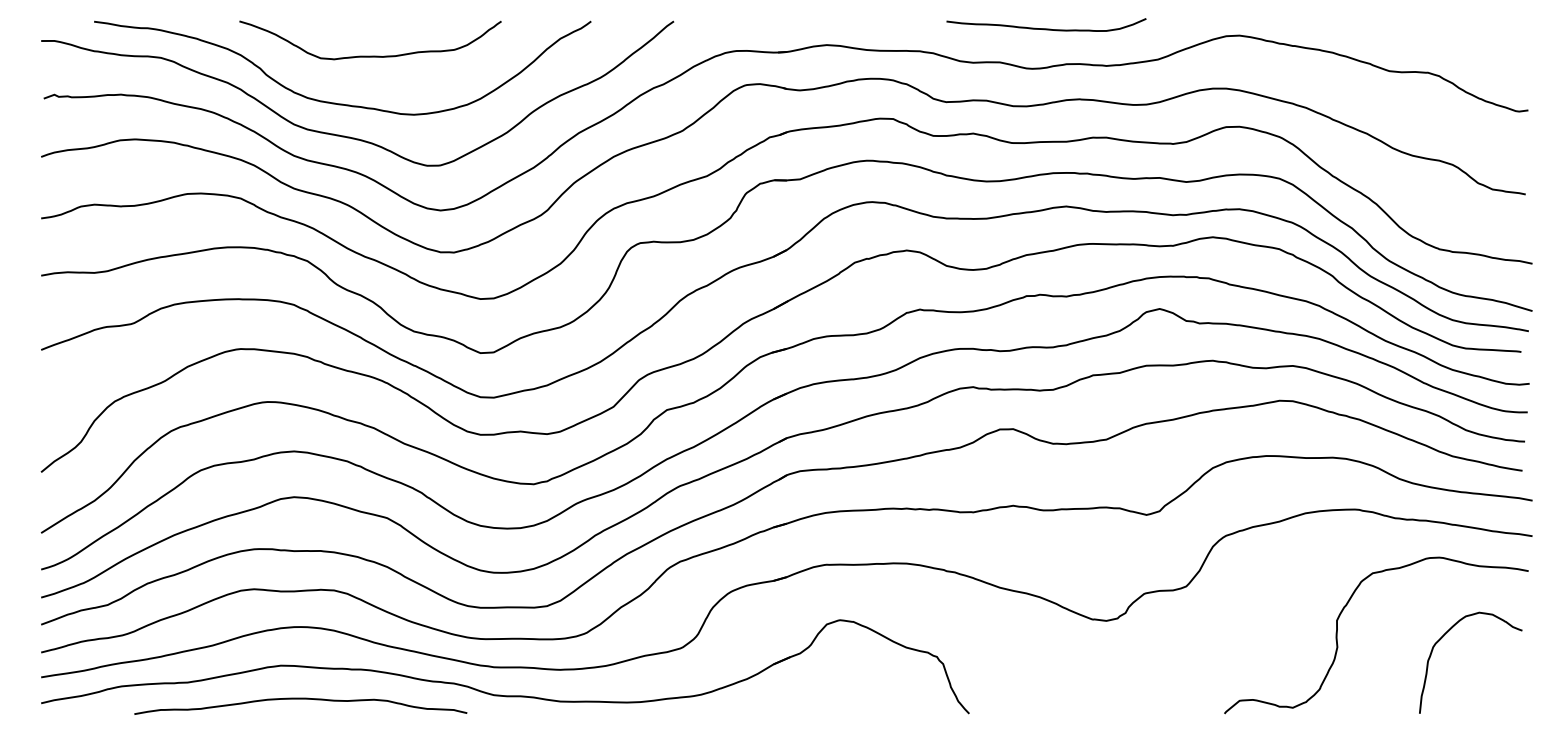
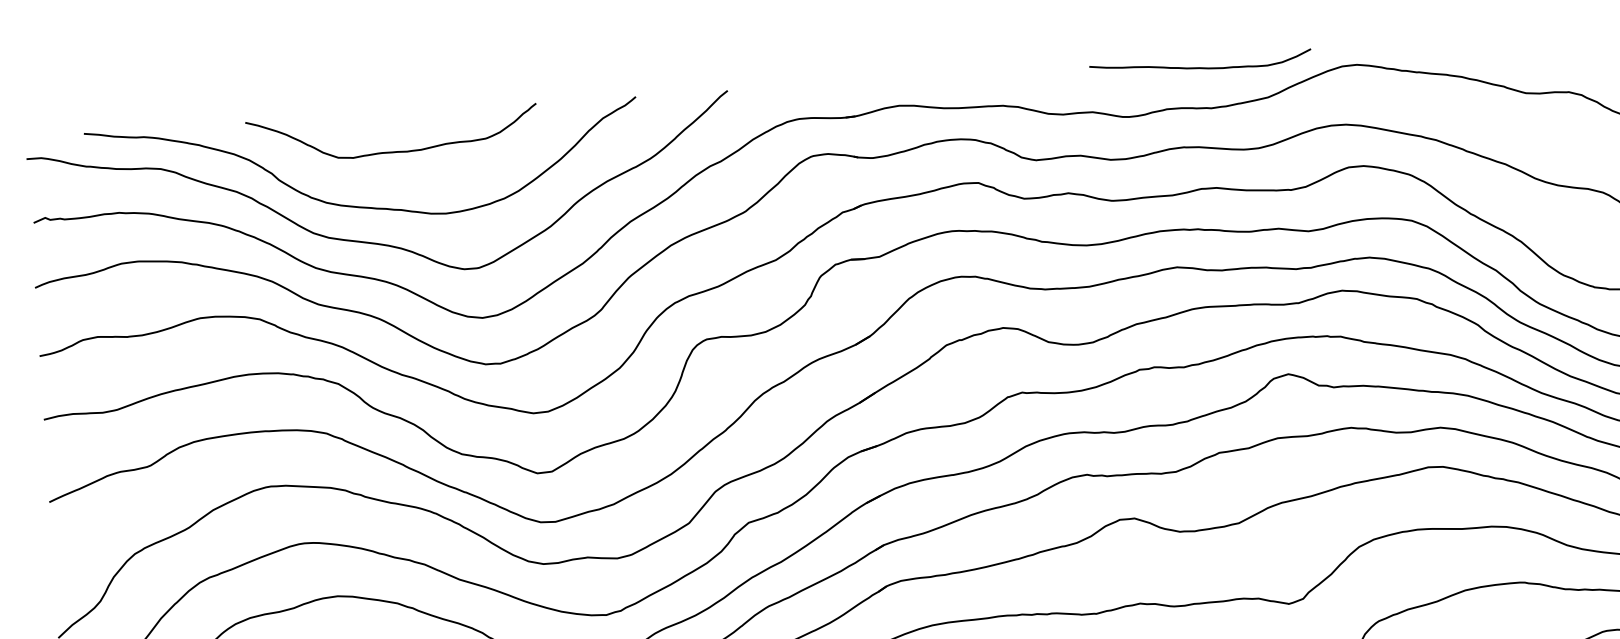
curve: (1046, 28) -> (1200, 67), moved

